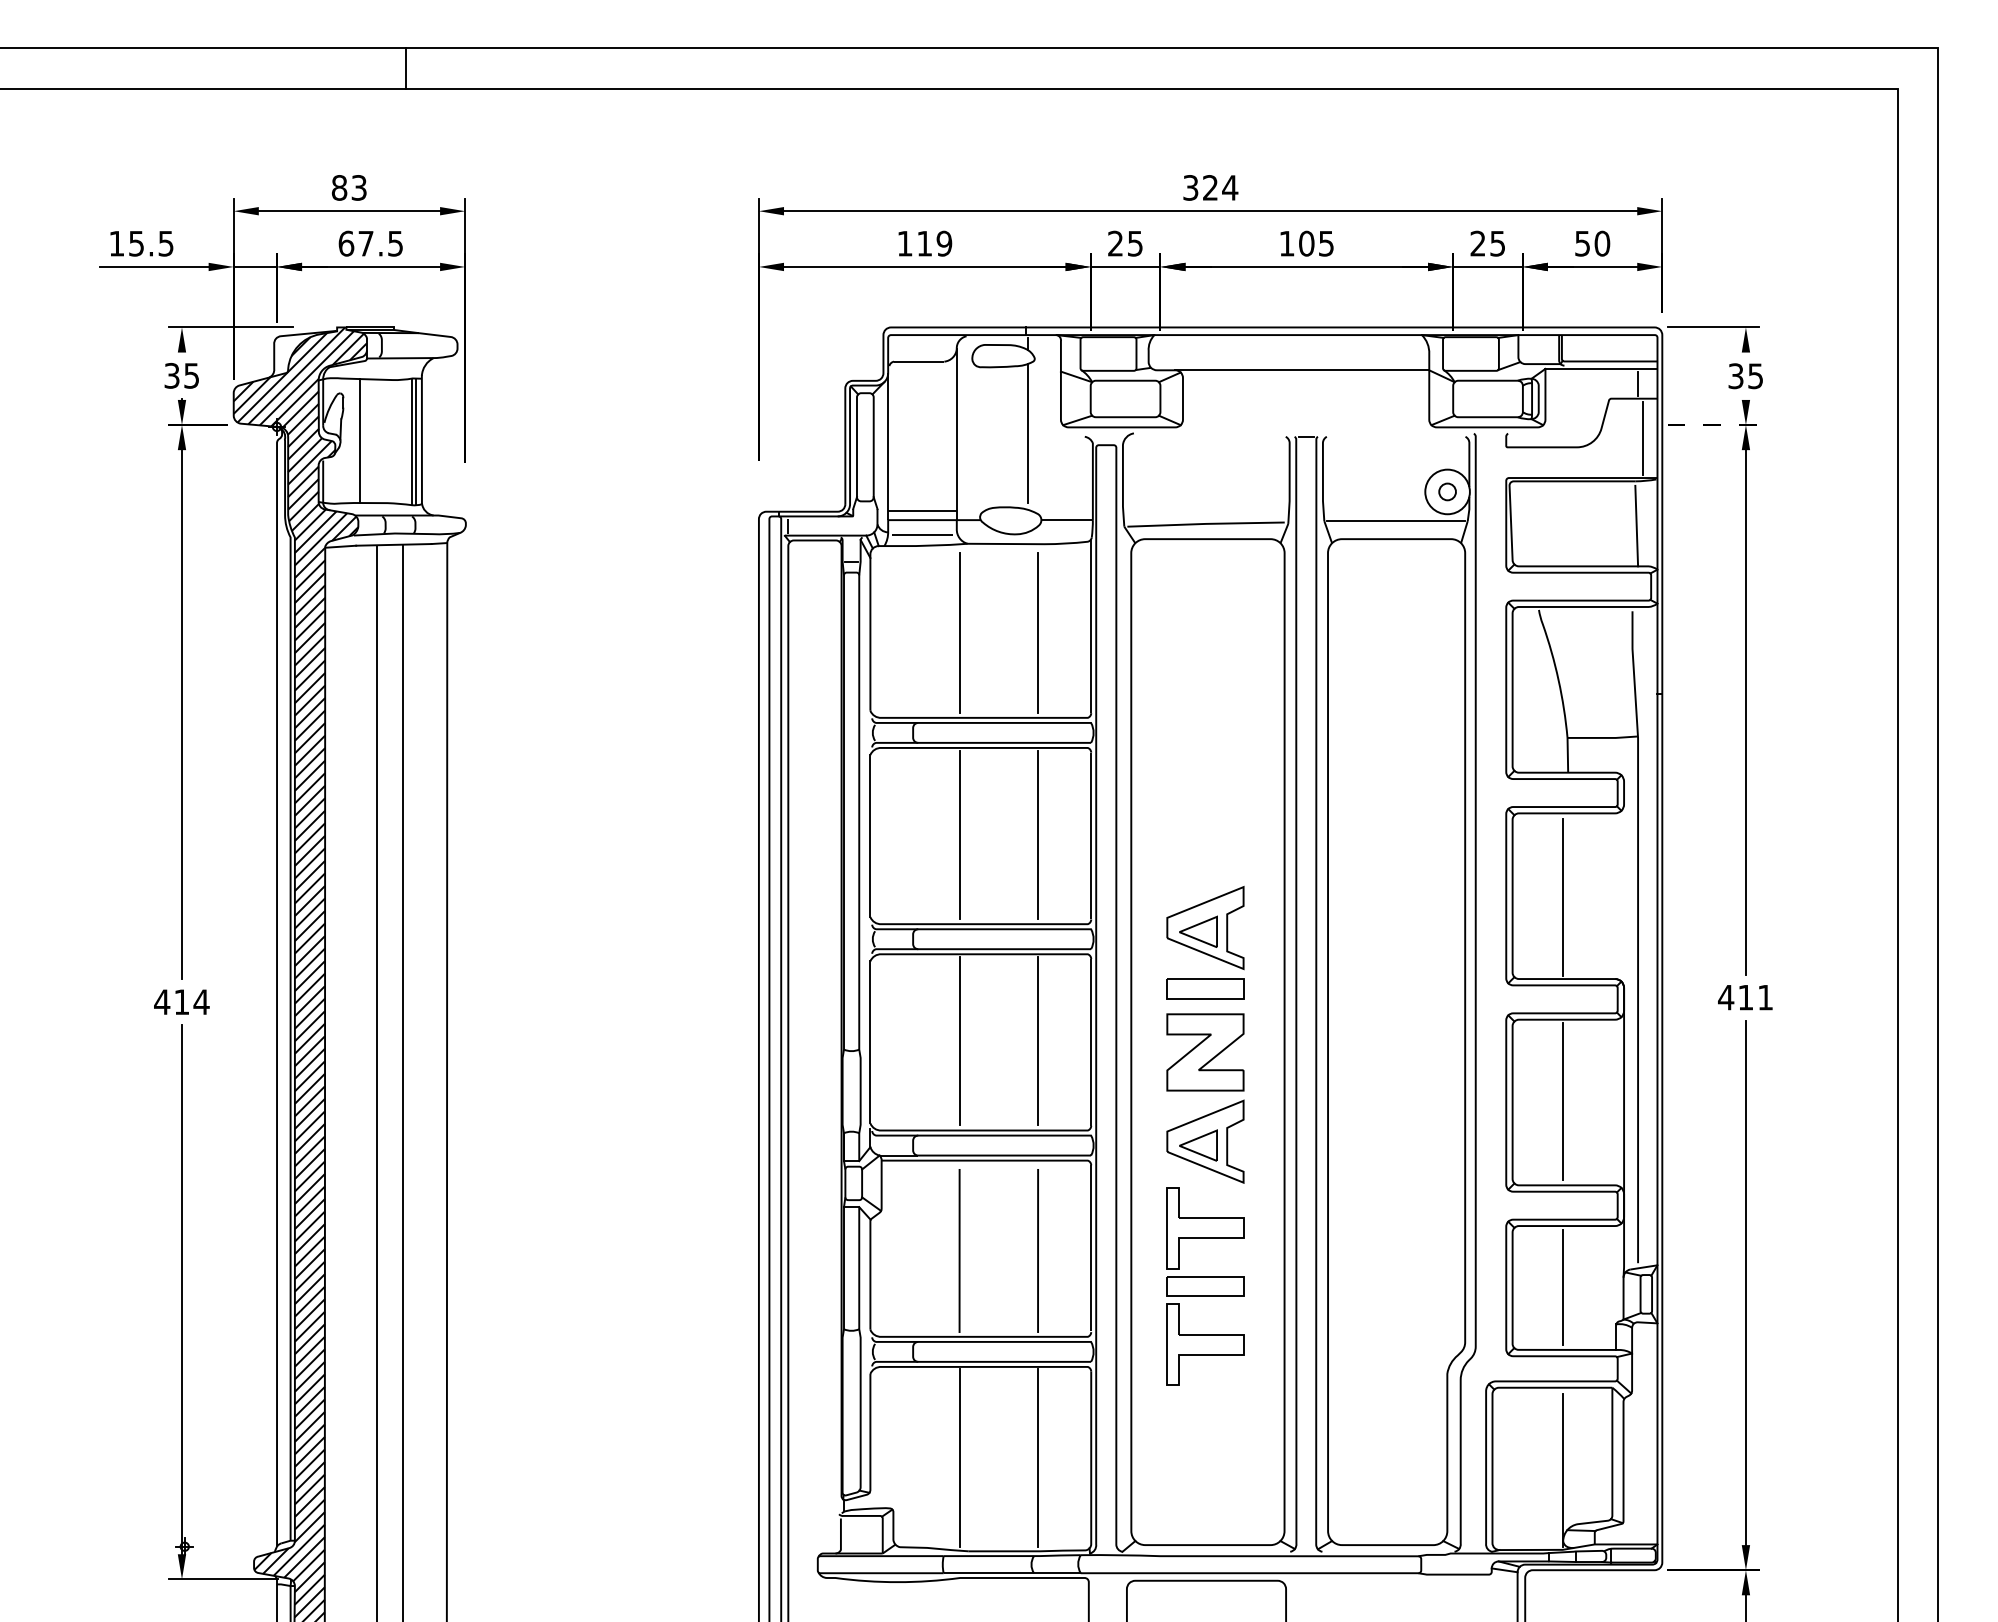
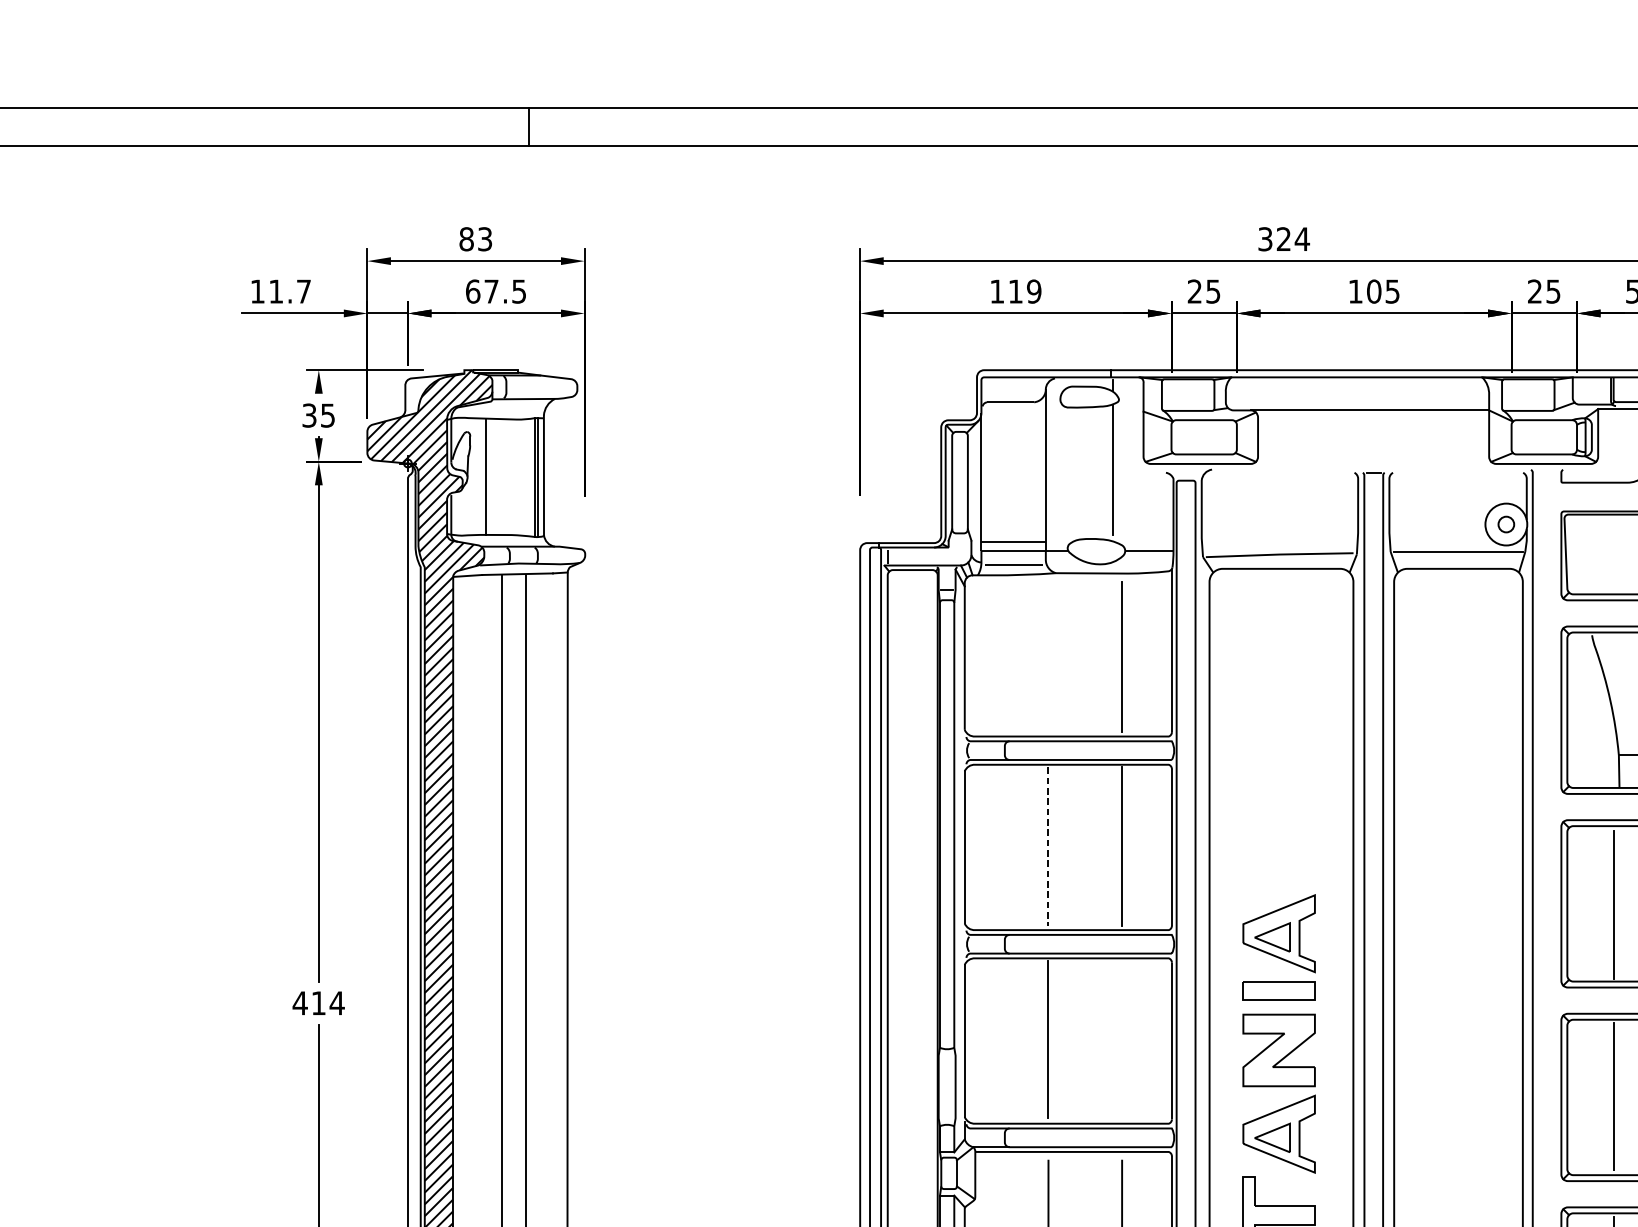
text: (151, 243) -> (290, 291), 15.5 -> 11.7
line: (959, 632) -> (1048, 656), removed
line: (959, 835) -> (1048, 846), solid -> dashed
line: (1038, 1040) -> (1122, 1039), removed

